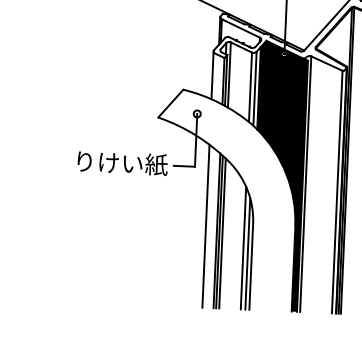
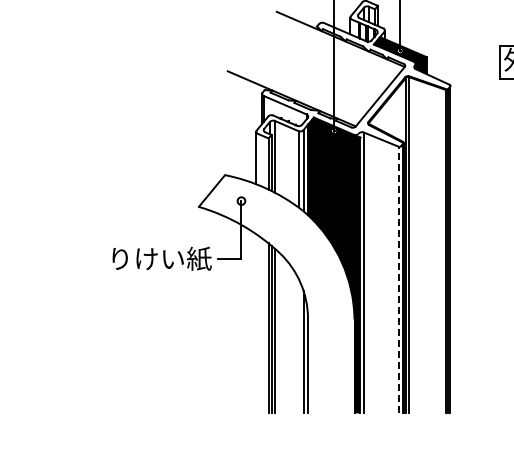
line: (337, 191) -> (398, 279), solid -> dashed
line: (206, 225) -> (256, 323), removed
line: (243, 247) -> (298, 345), removed

